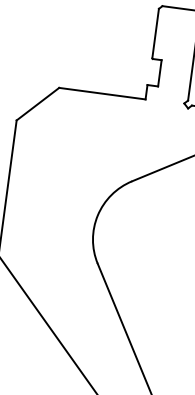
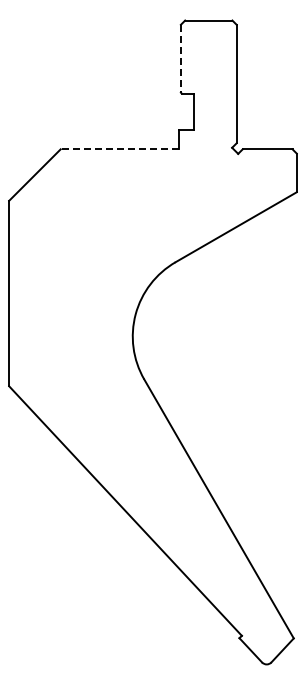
line: (155, 33) -> (180, 58), solid -> dashed
line: (102, 93) -> (119, 149), solid -> dashed

